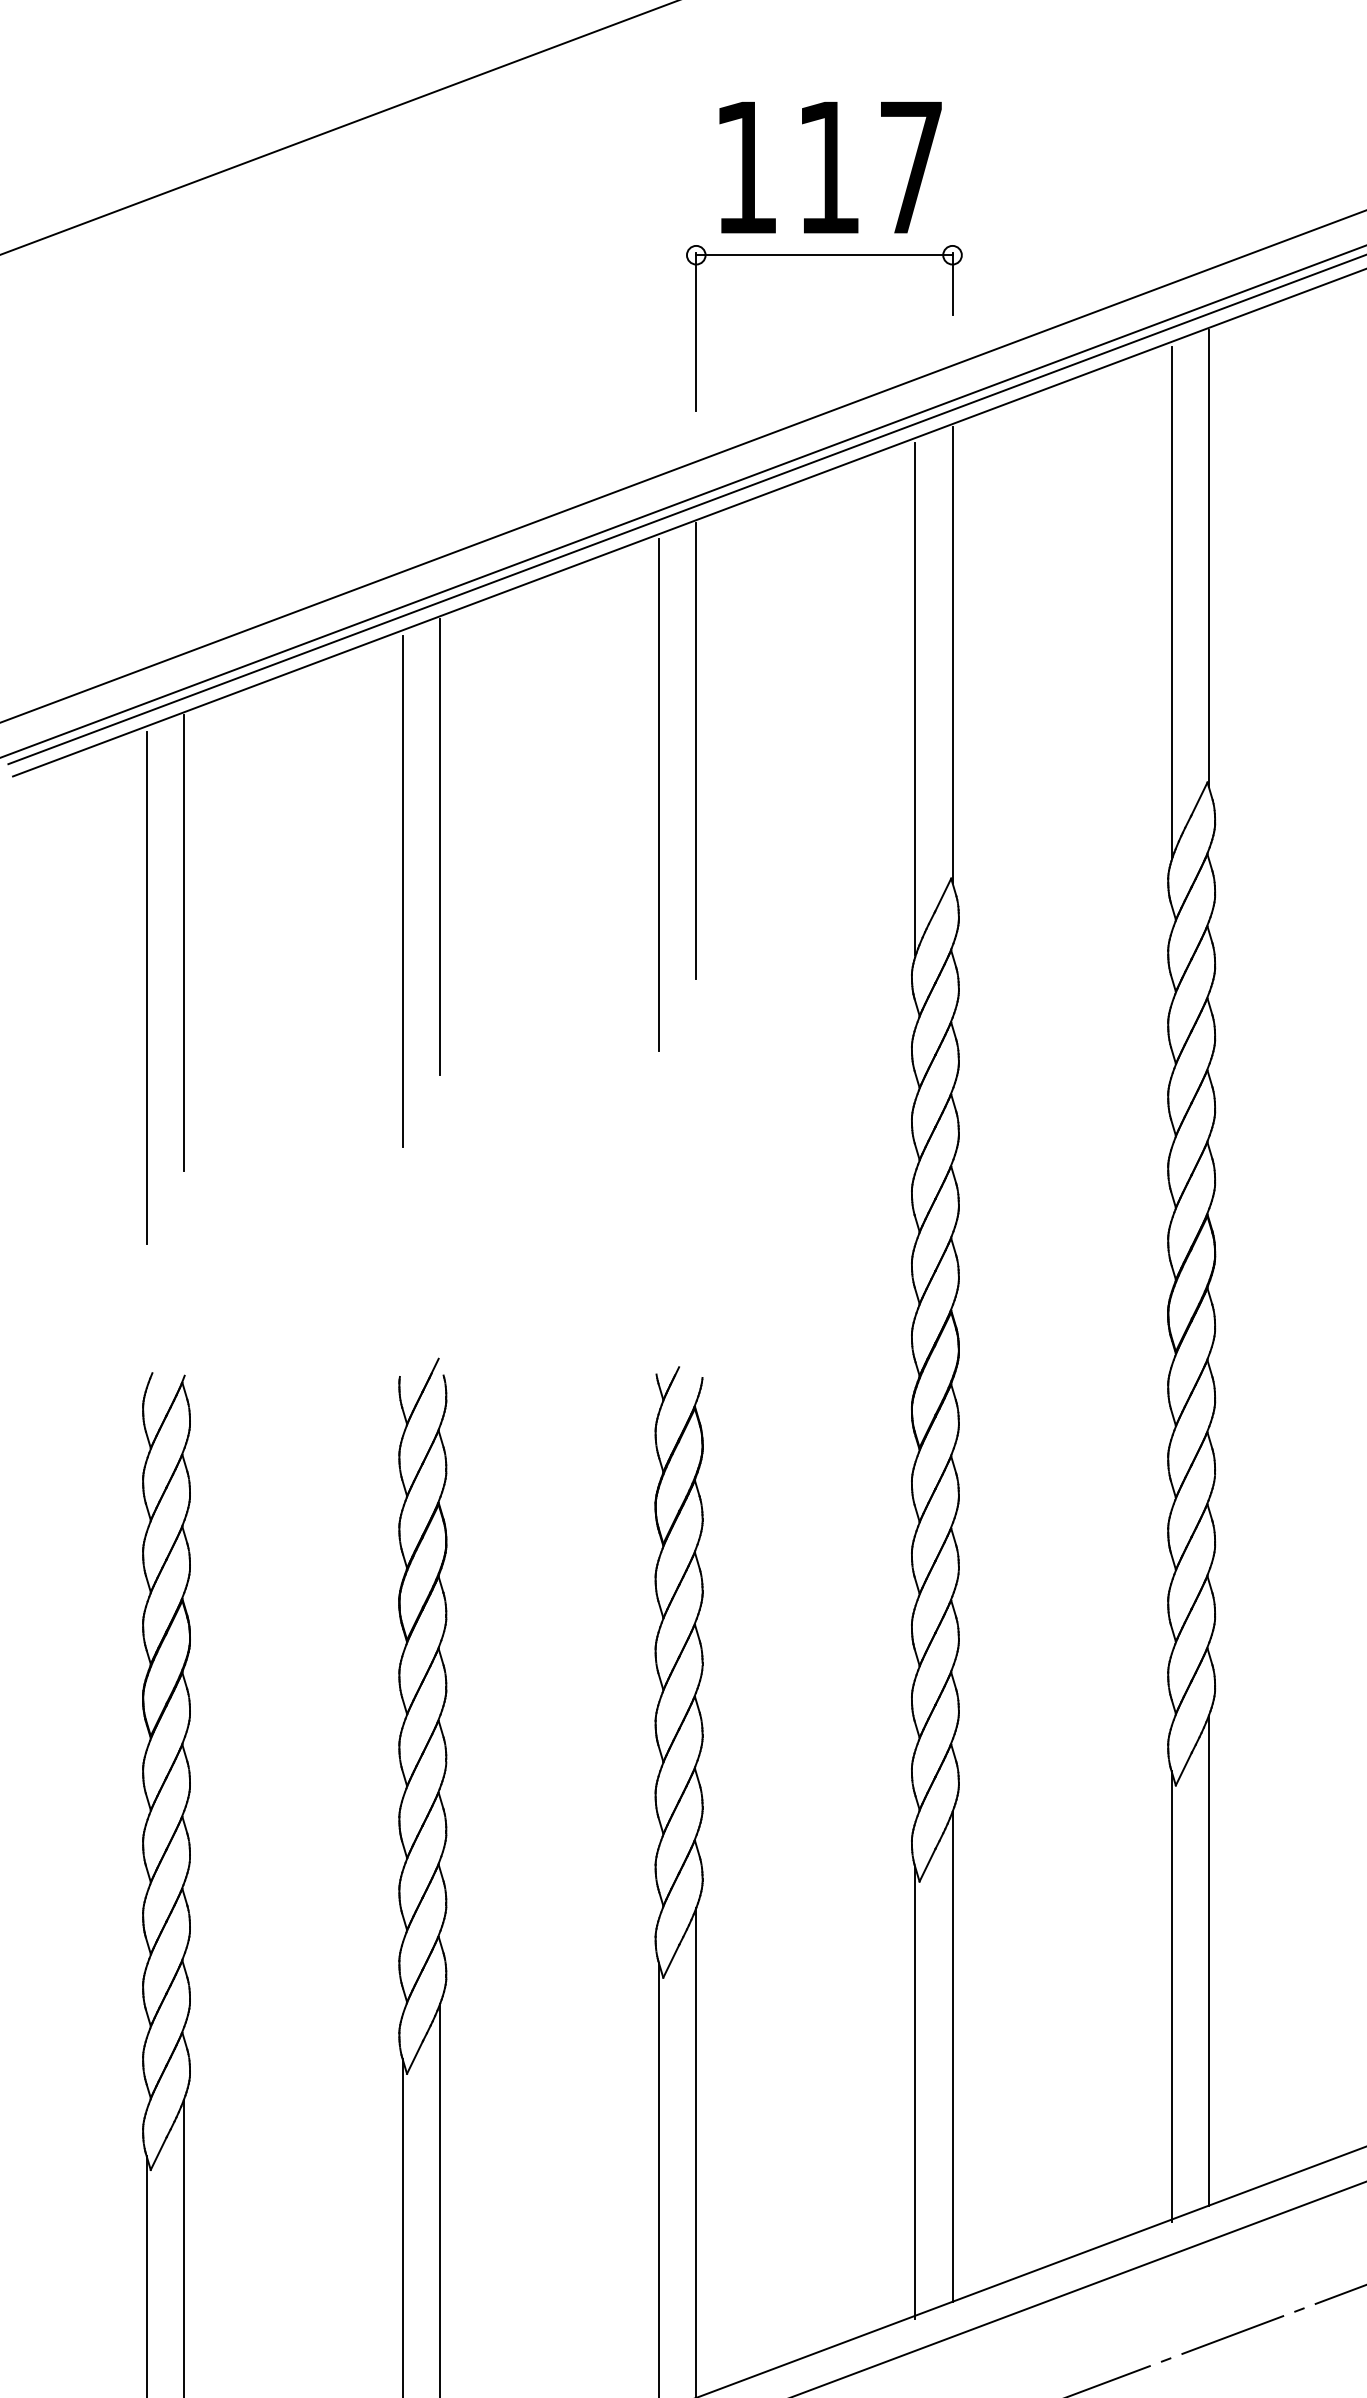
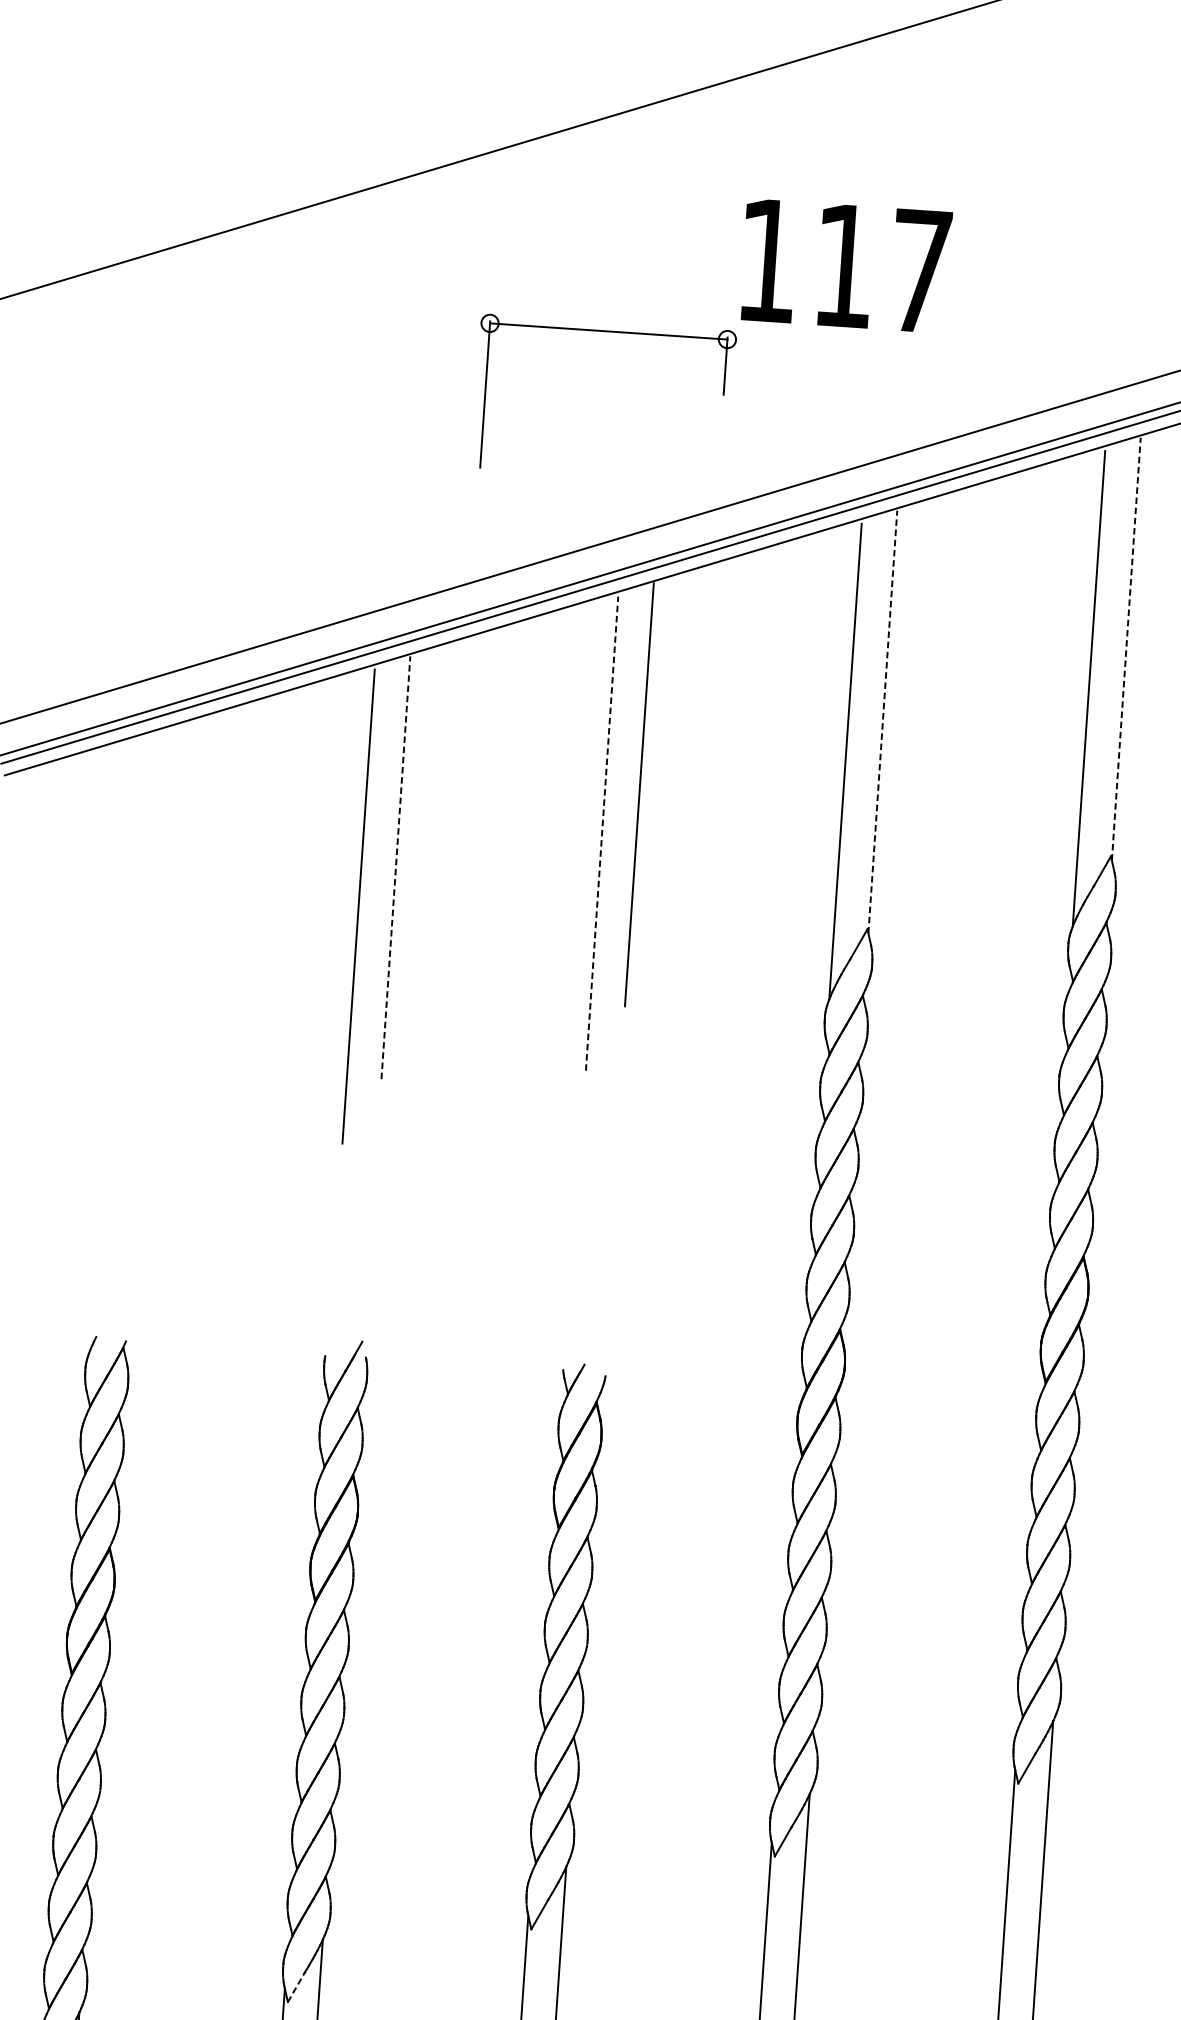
text: (830, 167) -> (845, 266), moved
part: (824, 255) -> (608, 331), moved
line: (1208, 558) -> (1126, 648), solid -> dashed
line: (952, 654) -> (882, 721), solid -> dashed
line: (659, 795) -> (602, 833), solid -> dashed
line: (440, 846) -> (396, 867), solid -> dashed
line: (183, 942) -> (152, 939), removed
line: (146, 987) -> (115, 979), removed
line: (415, 2057) -> (296, 1987), solid -> dashed

